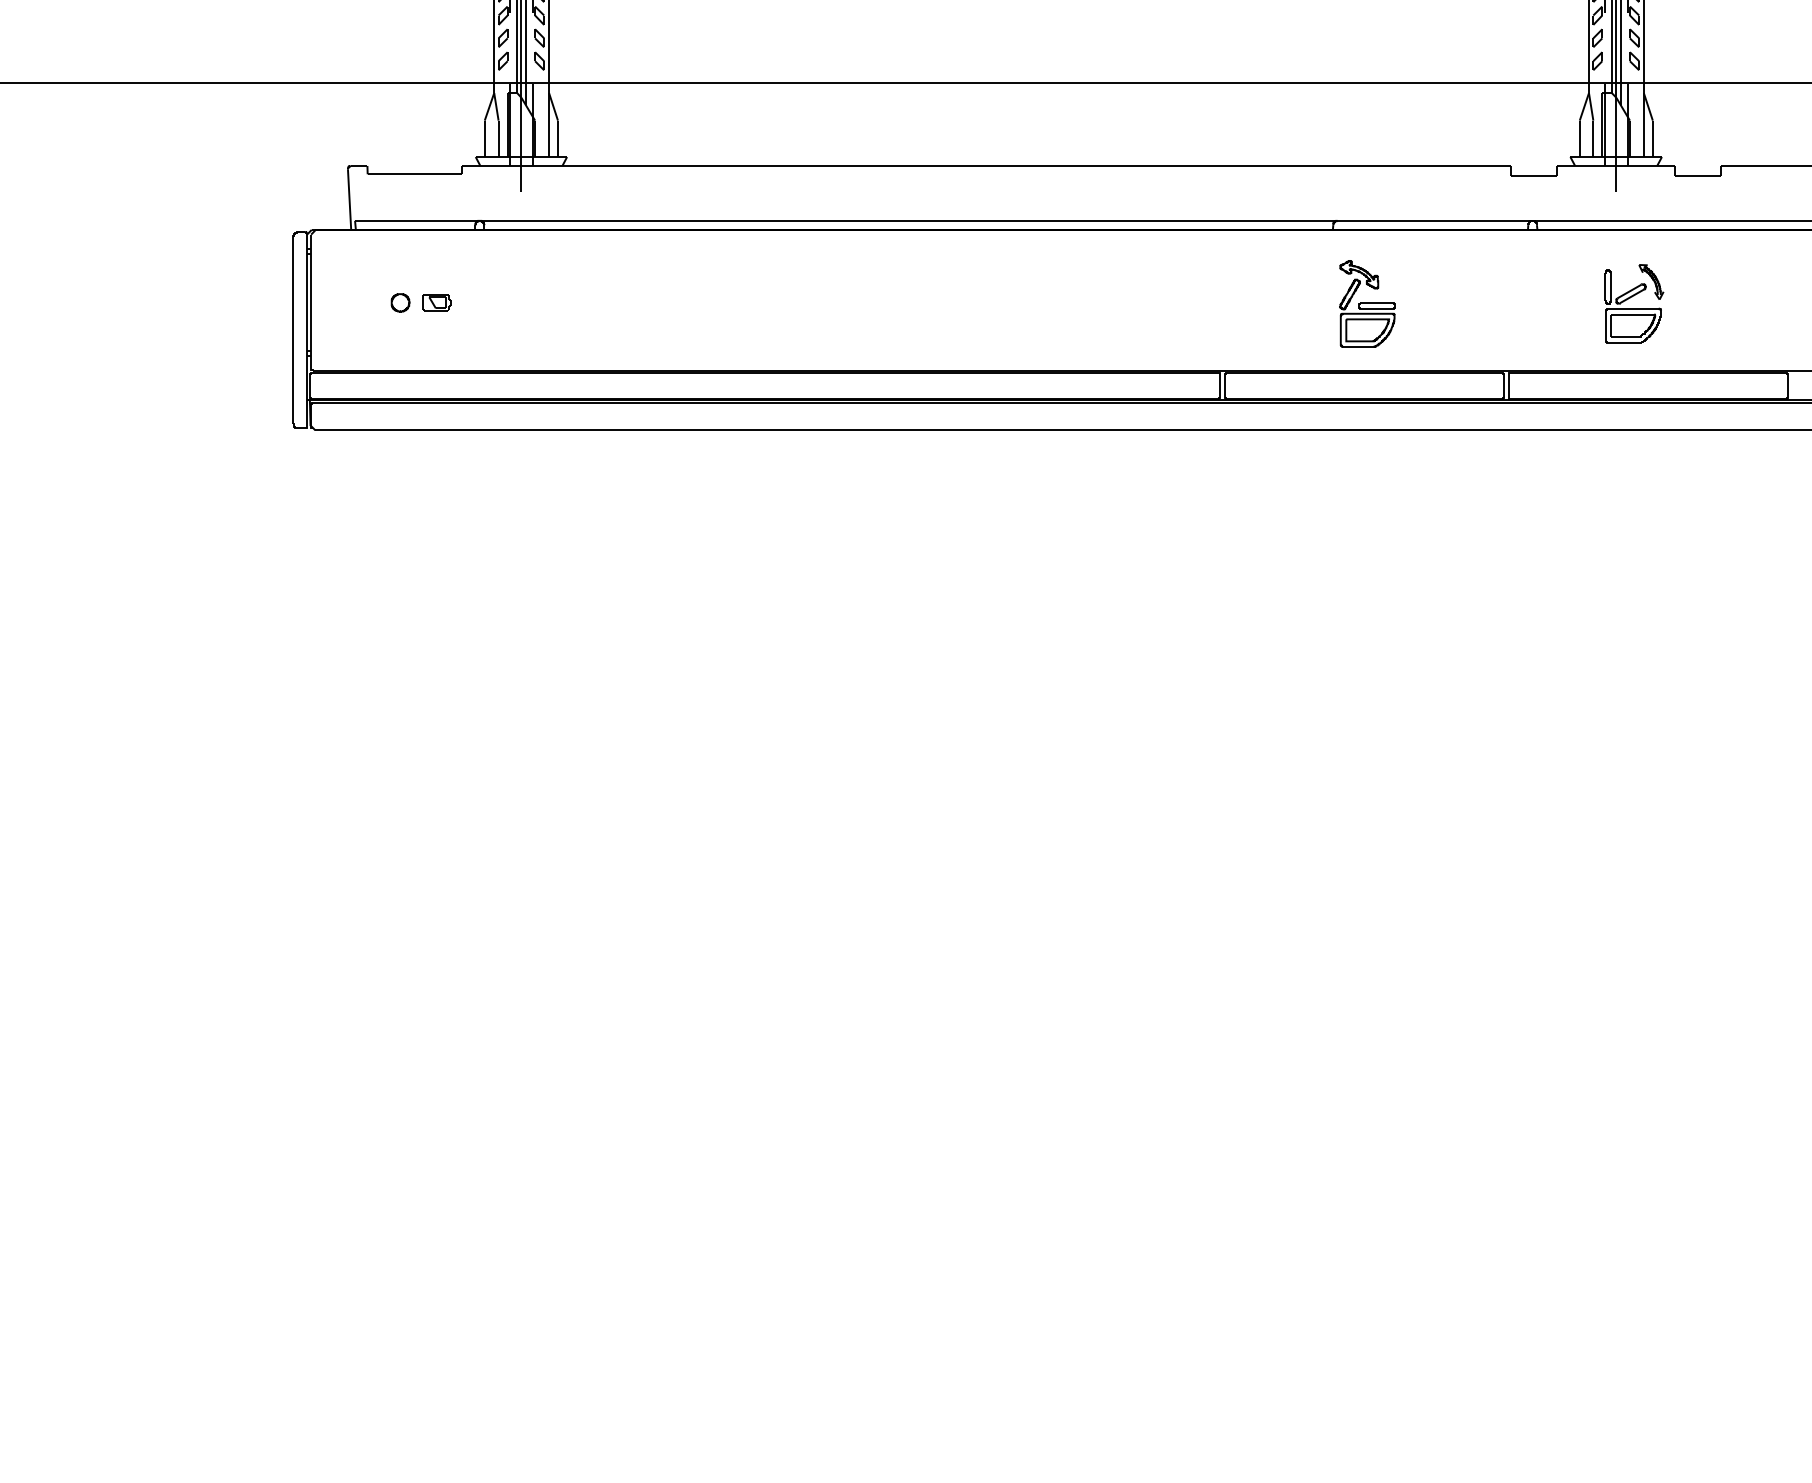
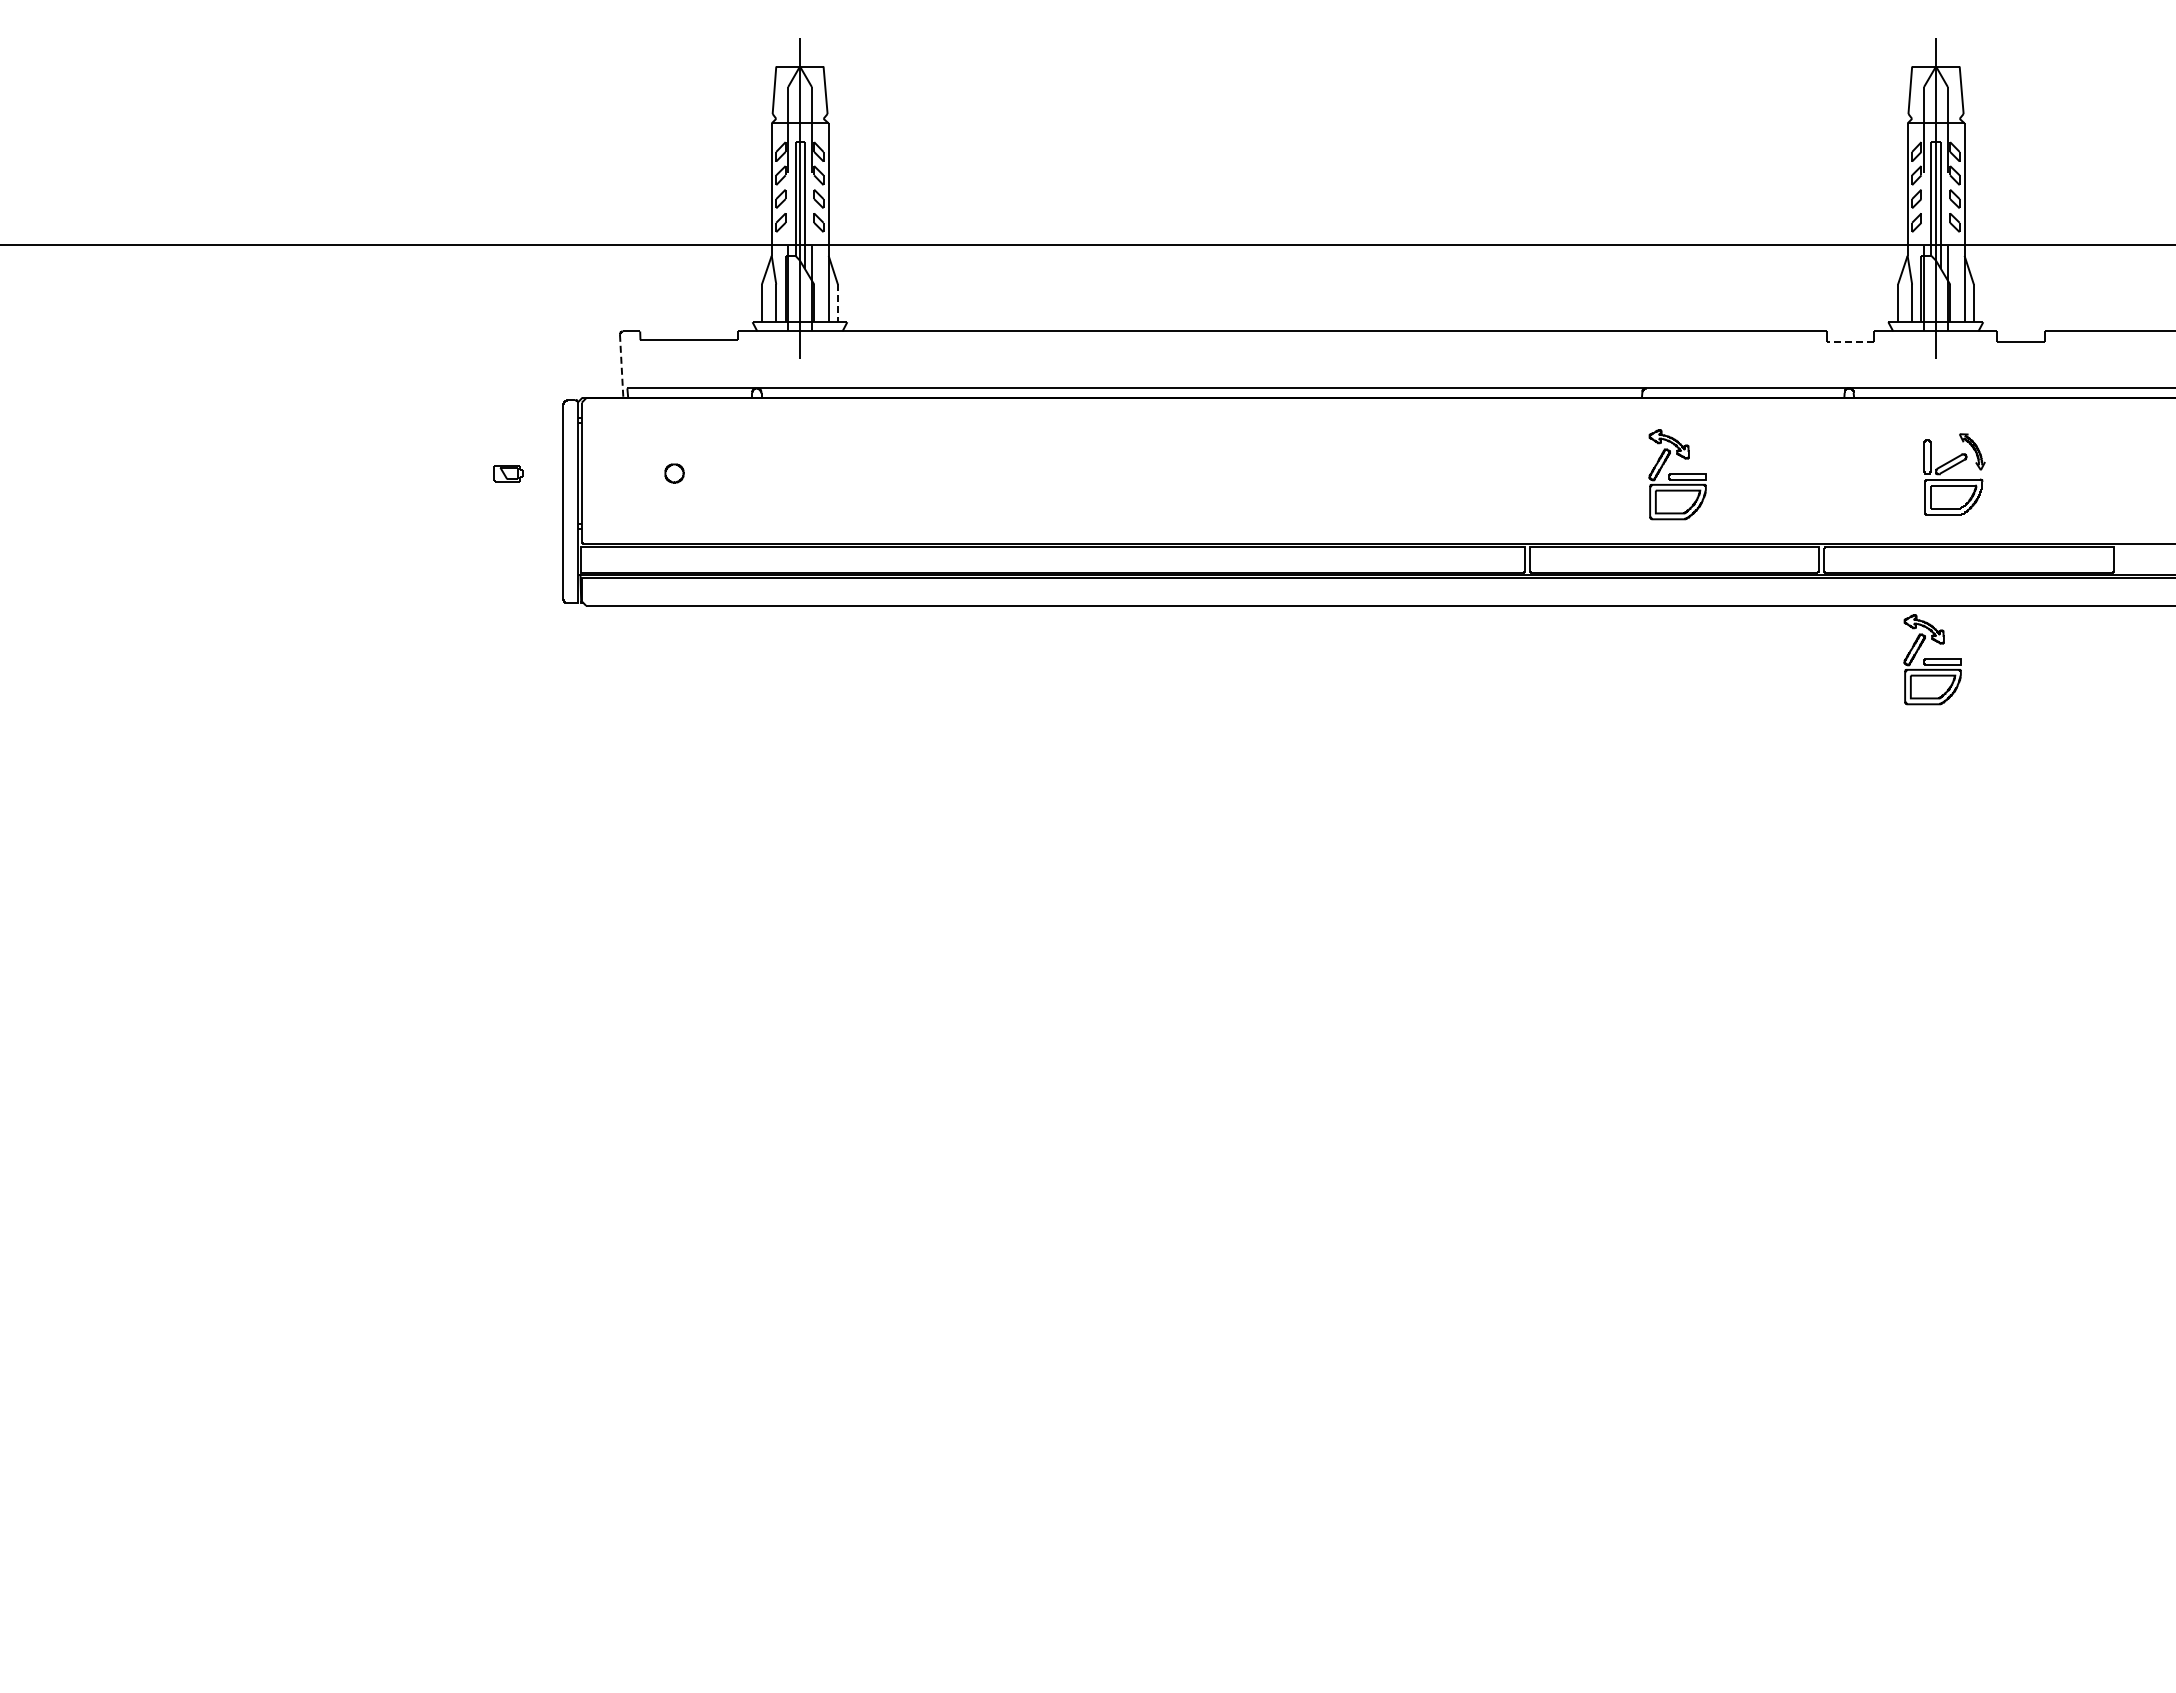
line: (557, 139) -> (837, 303), solid -> dashed
line: (1533, 176) -> (1850, 342), solid -> dashed
line: (349, 199) -> (621, 366), solid -> dashed
part: (437, 302) -> (508, 473), moved
part: (1612, 482) -> (1932, 659), added

